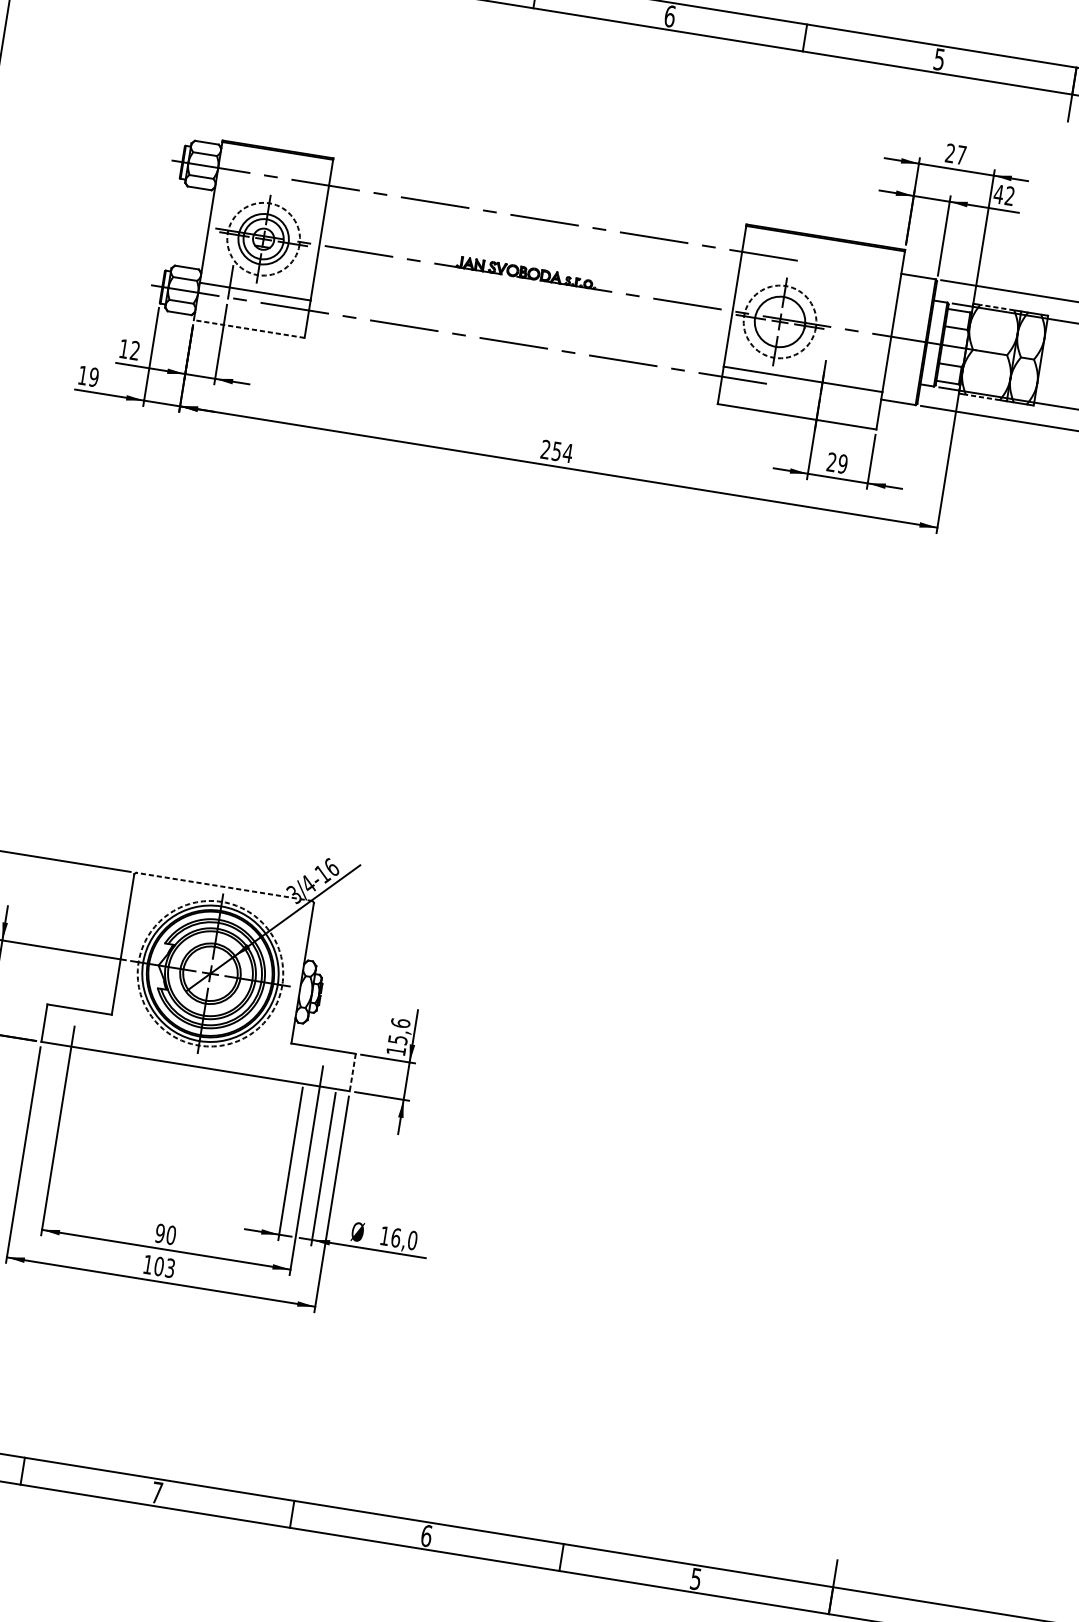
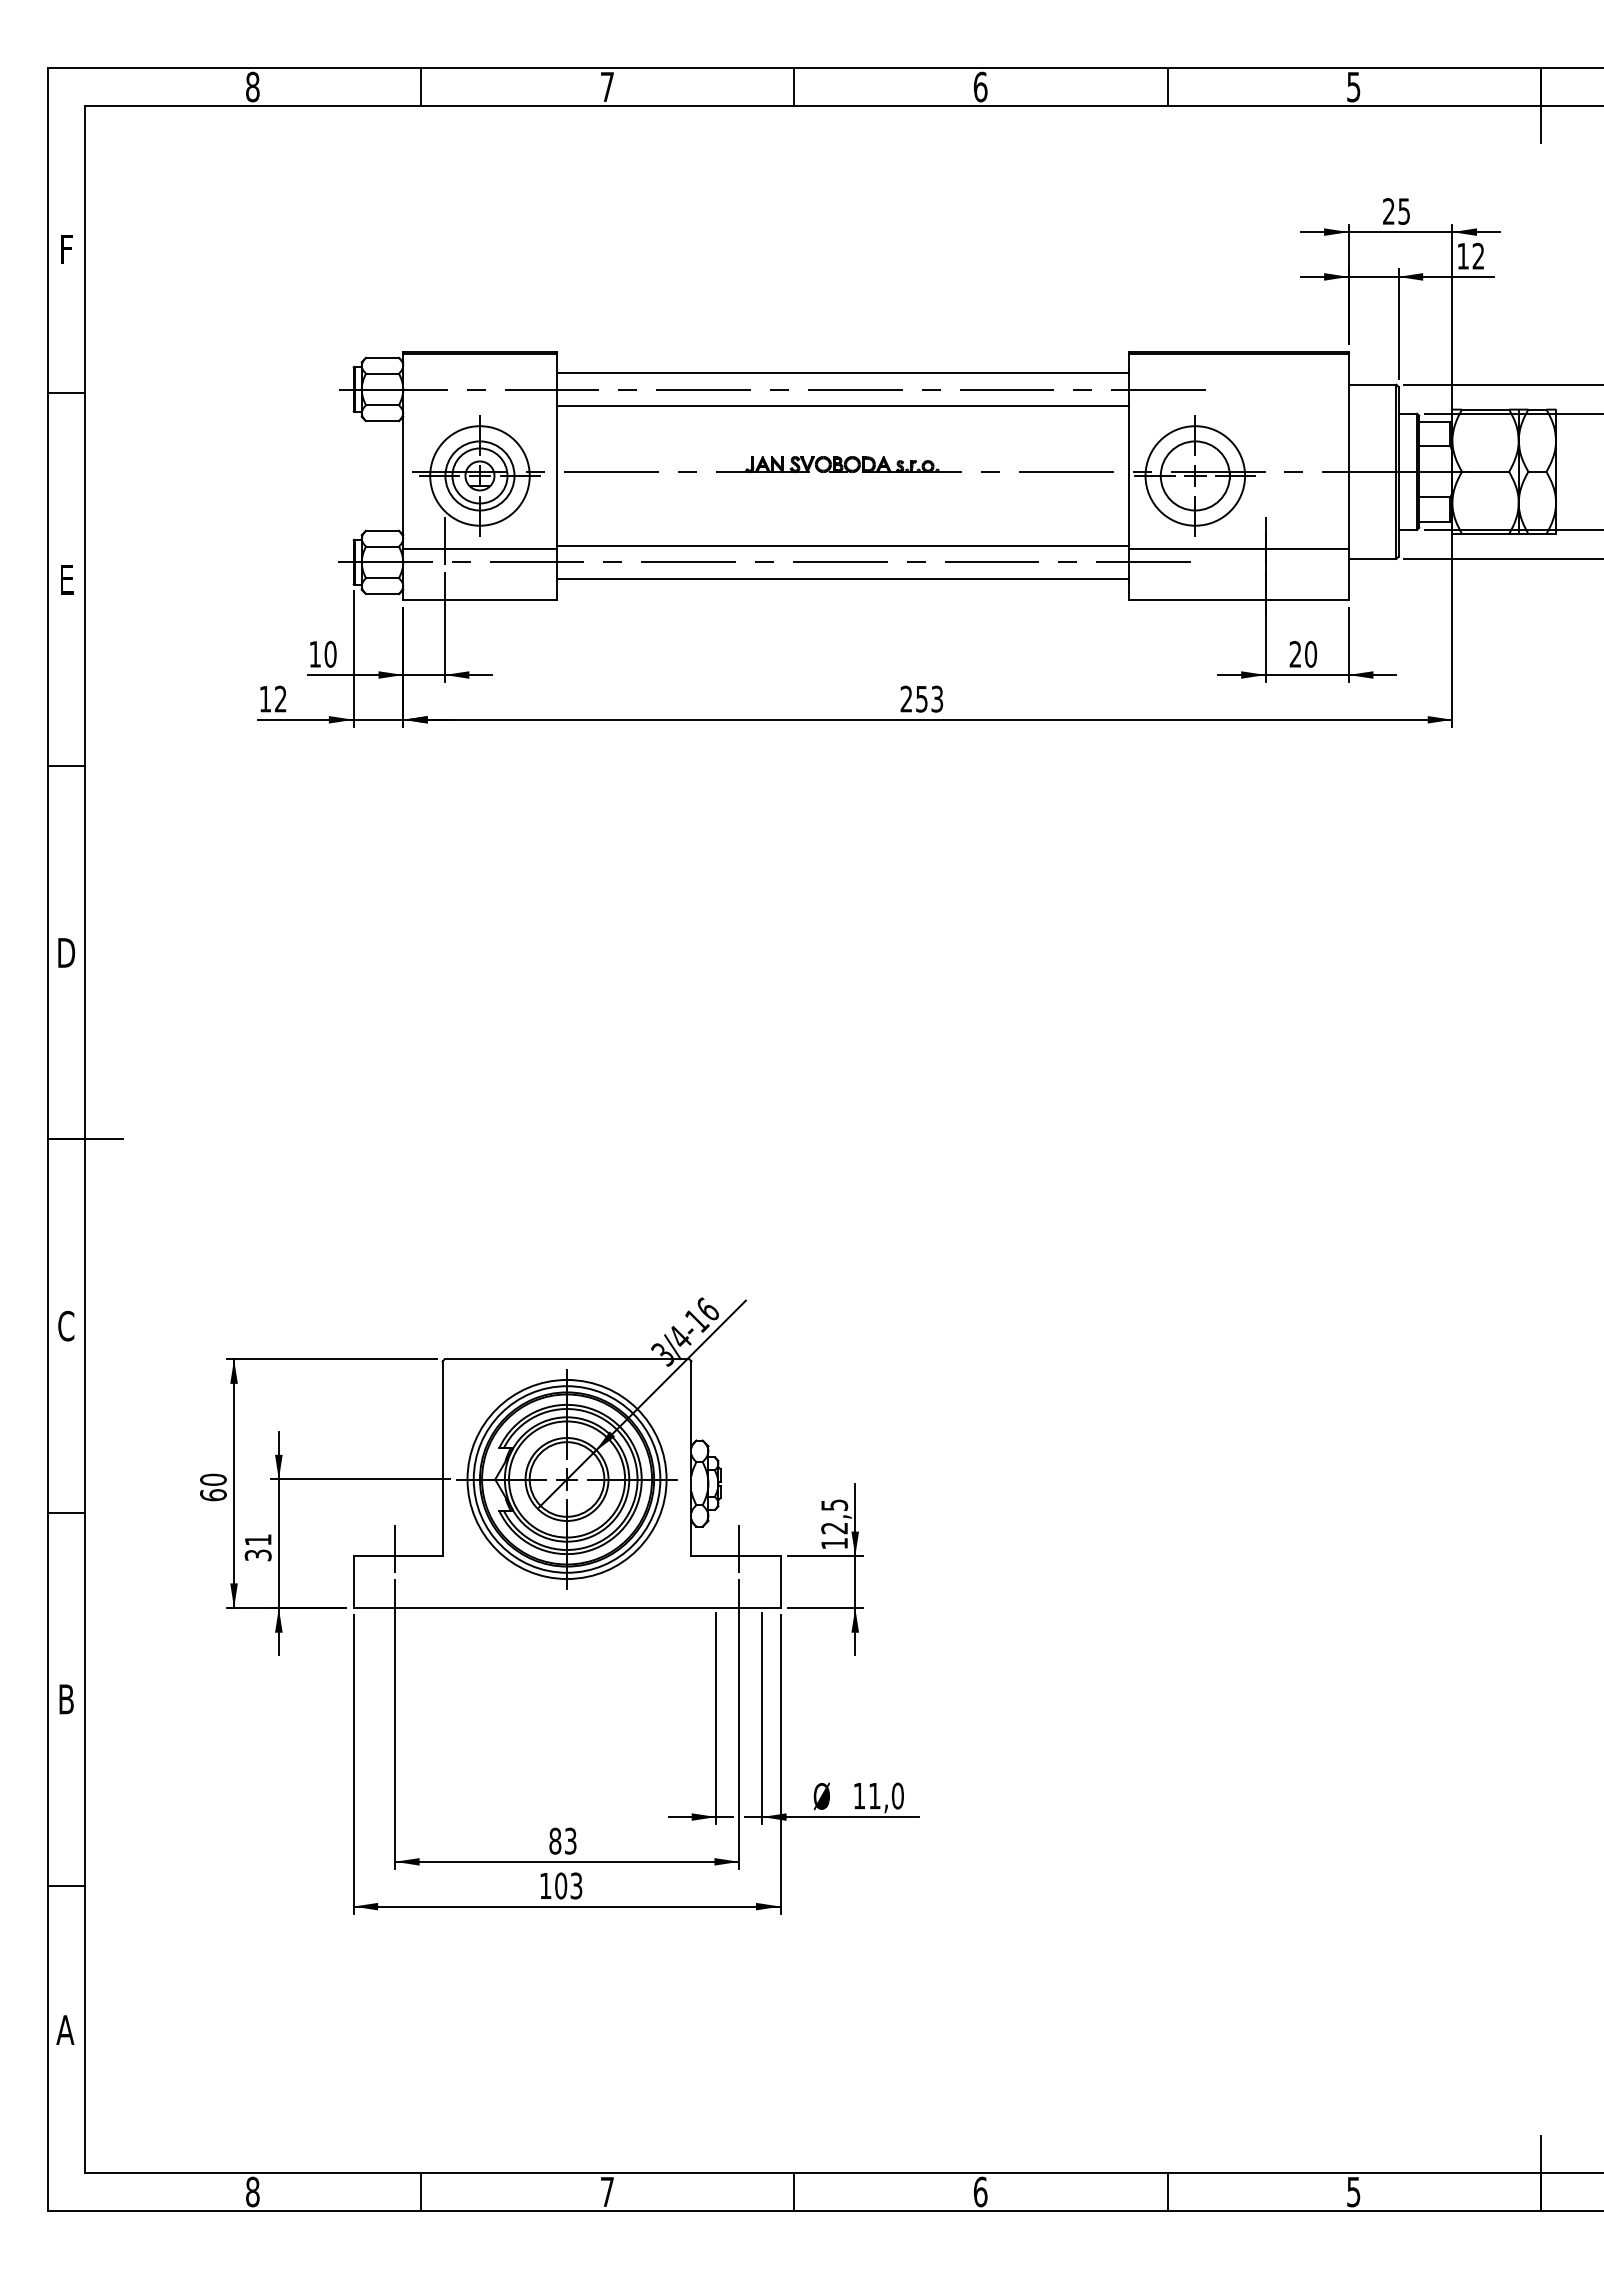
text: (960, 155) -> (1403, 211), 27 -> 25
text: (998, 194) -> (1462, 256), 42 -> 12
line: (537, 206) -> (842, 372), added
line: (533, 231) -> (842, 406), added
circle: (263, 238) -> (479, 475), dashed -> solid
line: (997, 307) -> (1485, 409), dashed -> solid
circle: (780, 321) -> (1195, 475), dashed -> solid
line: (248, 329) -> (479, 600), dashed -> solid
line: (517, 331) -> (842, 545), added
text: (135, 350) -> (330, 653), 12 -> 10
line: (513, 355) -> (842, 579), added
text: (93, 376) -> (280, 698), 19 -> 12
line: (982, 397) -> (1485, 534), dashed -> solid
text: (567, 452) -> (936, 698), 254 -> 253
text: (842, 464) -> (1310, 654), 29 -> 20
line: (223, 887) -> (566, 1359), dashed -> solid
circle: (210, 973) -> (566, 1479), dashed -> solid
line: (77, 1003) -> (394, 1548), added
text: (399, 1031) -> (834, 1516), 15,6 -> 12,5
line: (326, 1043) -> (739, 1548), added
line: (352, 1072) -> (780, 1582), dashed -> solid
text: (165, 1233) -> (562, 1840), 90 -> 83
text: (395, 1237) -> (874, 1795), 16,0 -> 11,0

